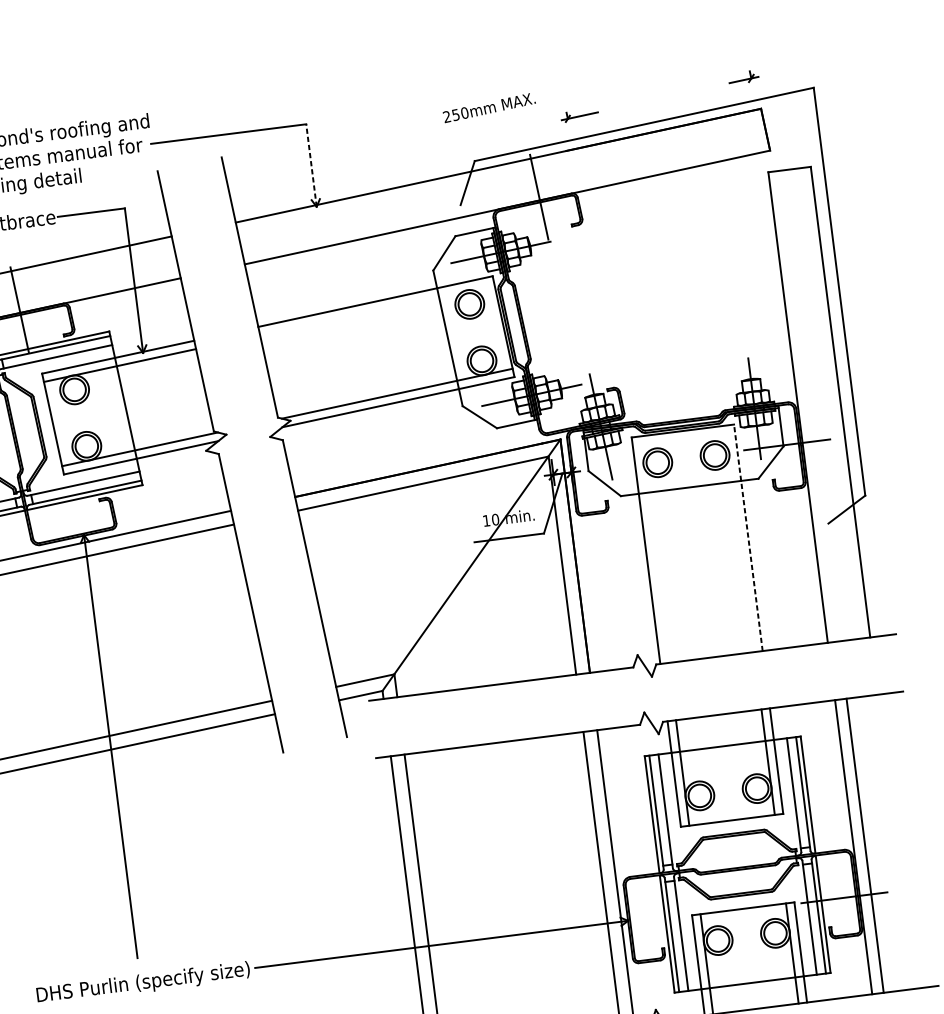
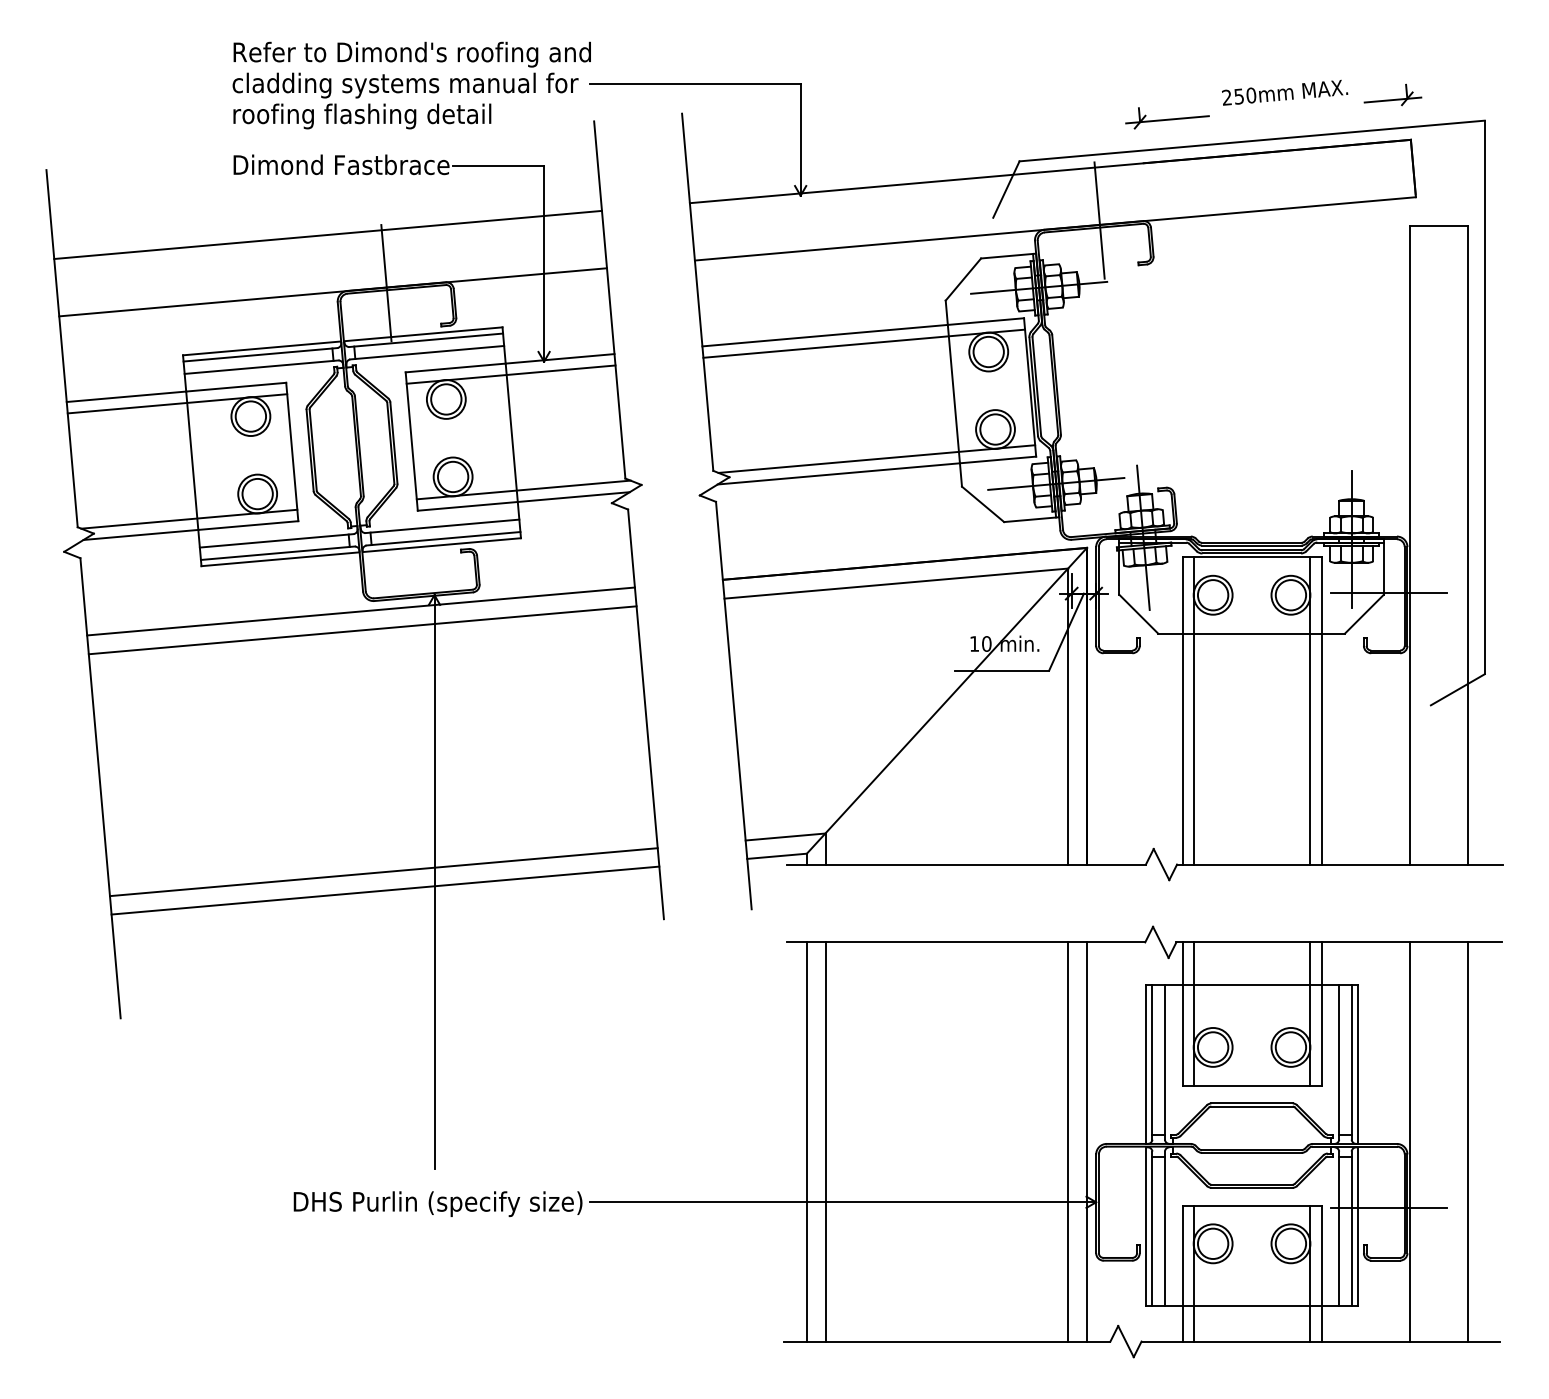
part: (743, 77) -> (1392, 94), size x1.43
text: (489, 107) -> (1285, 92), moved
part: (579, 115) -> (1167, 118), size x1.67
line: (311, 165) -> (800, 139), dashed -> solid
line: (377, 309) -> (864, 343), added
line: (748, 537) -> (1321, 710), dashed -> solid
line: (740, 538) -> (1310, 710), added
line: (654, 549) -> (1194, 710), added
line: (865, 845) -> (1467, 1141), moved

